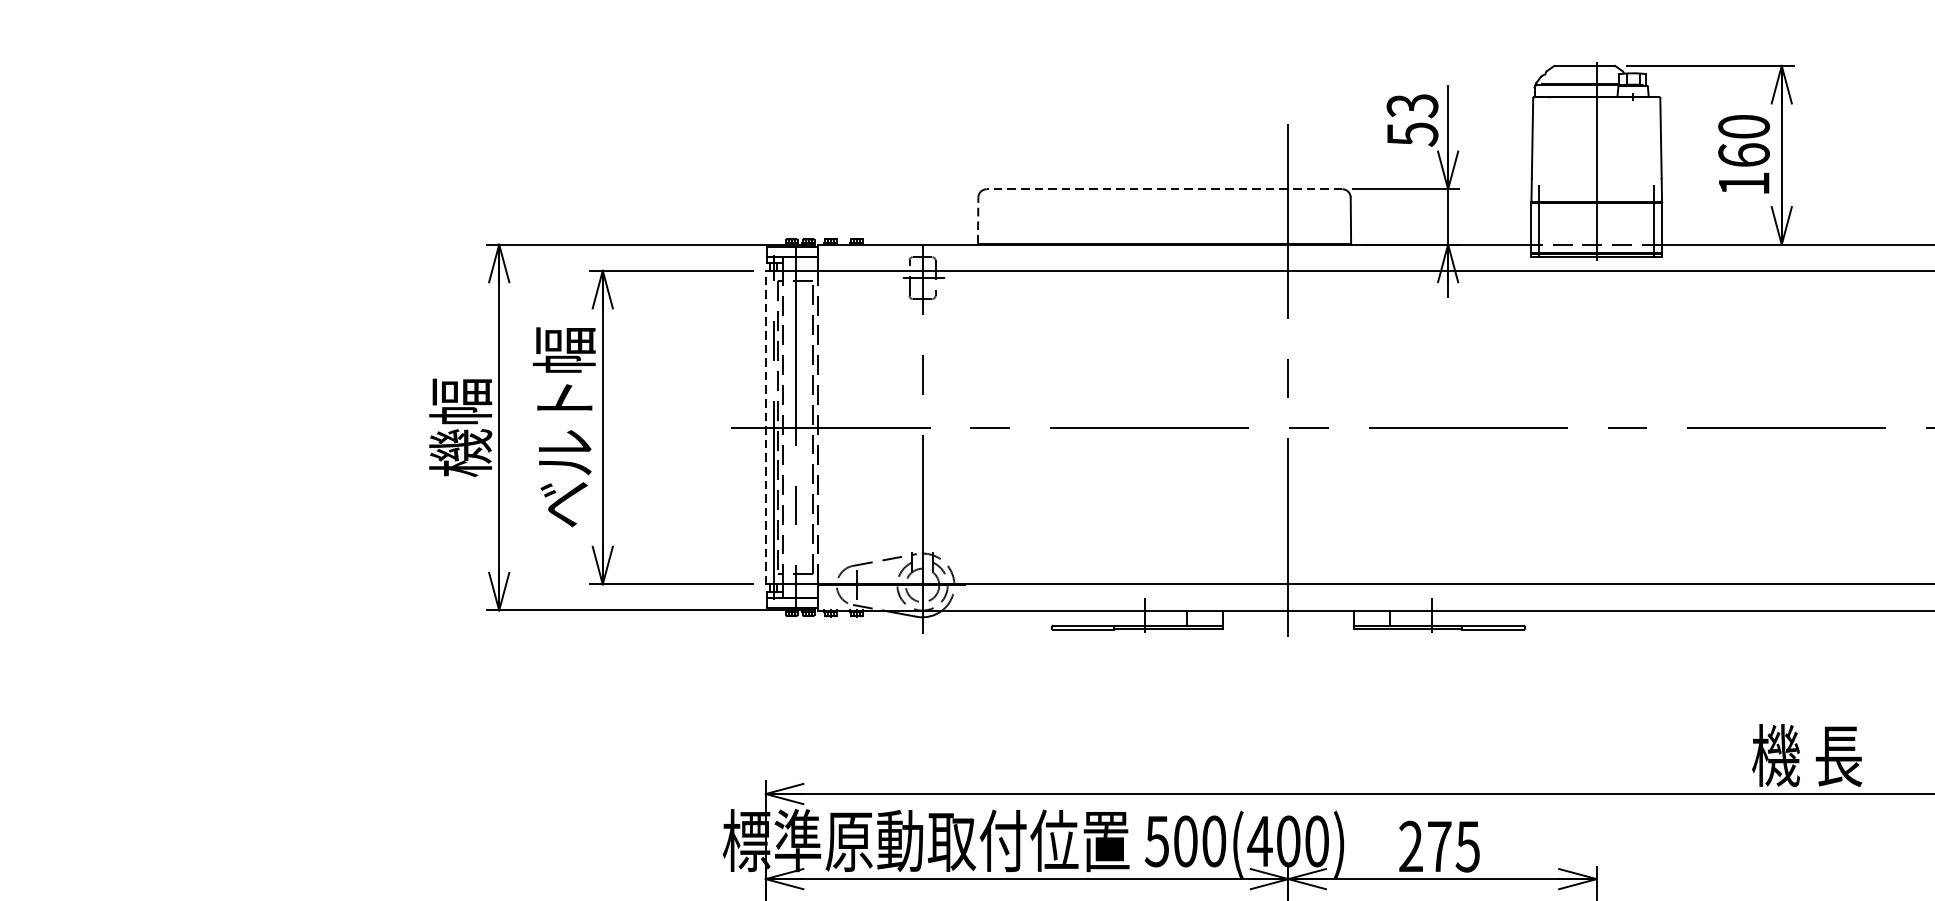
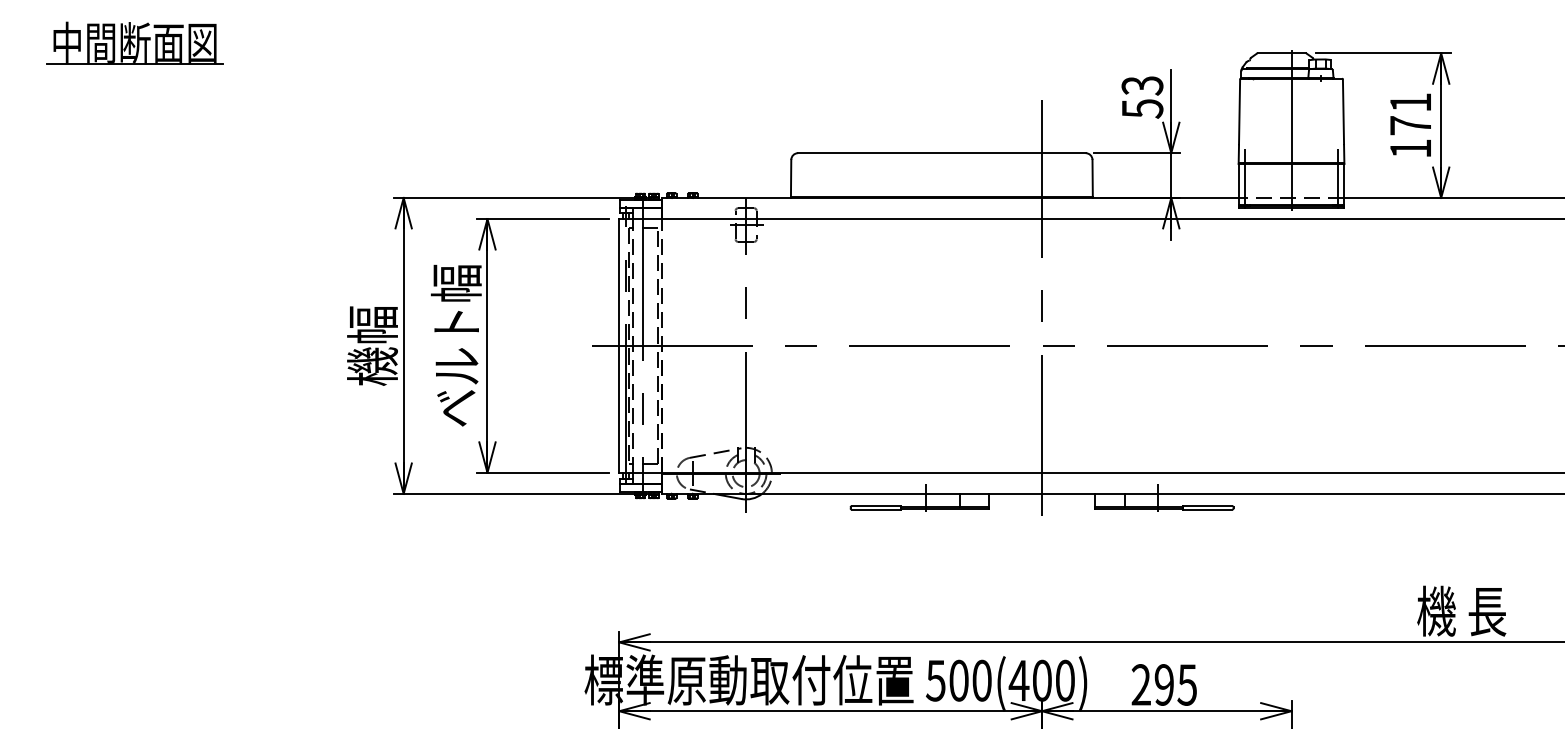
part: (166, 52) -> (134, 42), added
text: (1743, 141) -> (1410, 114), 160 -> 171
line: (1164, 189) -> (941, 153), dashed -> solid
line: (978, 220) -> (791, 178), dashed -> solid
line: (765, 427) -> (619, 345), dashed -> solid
text: (1439, 846) -> (1164, 684), 275 -> 295

